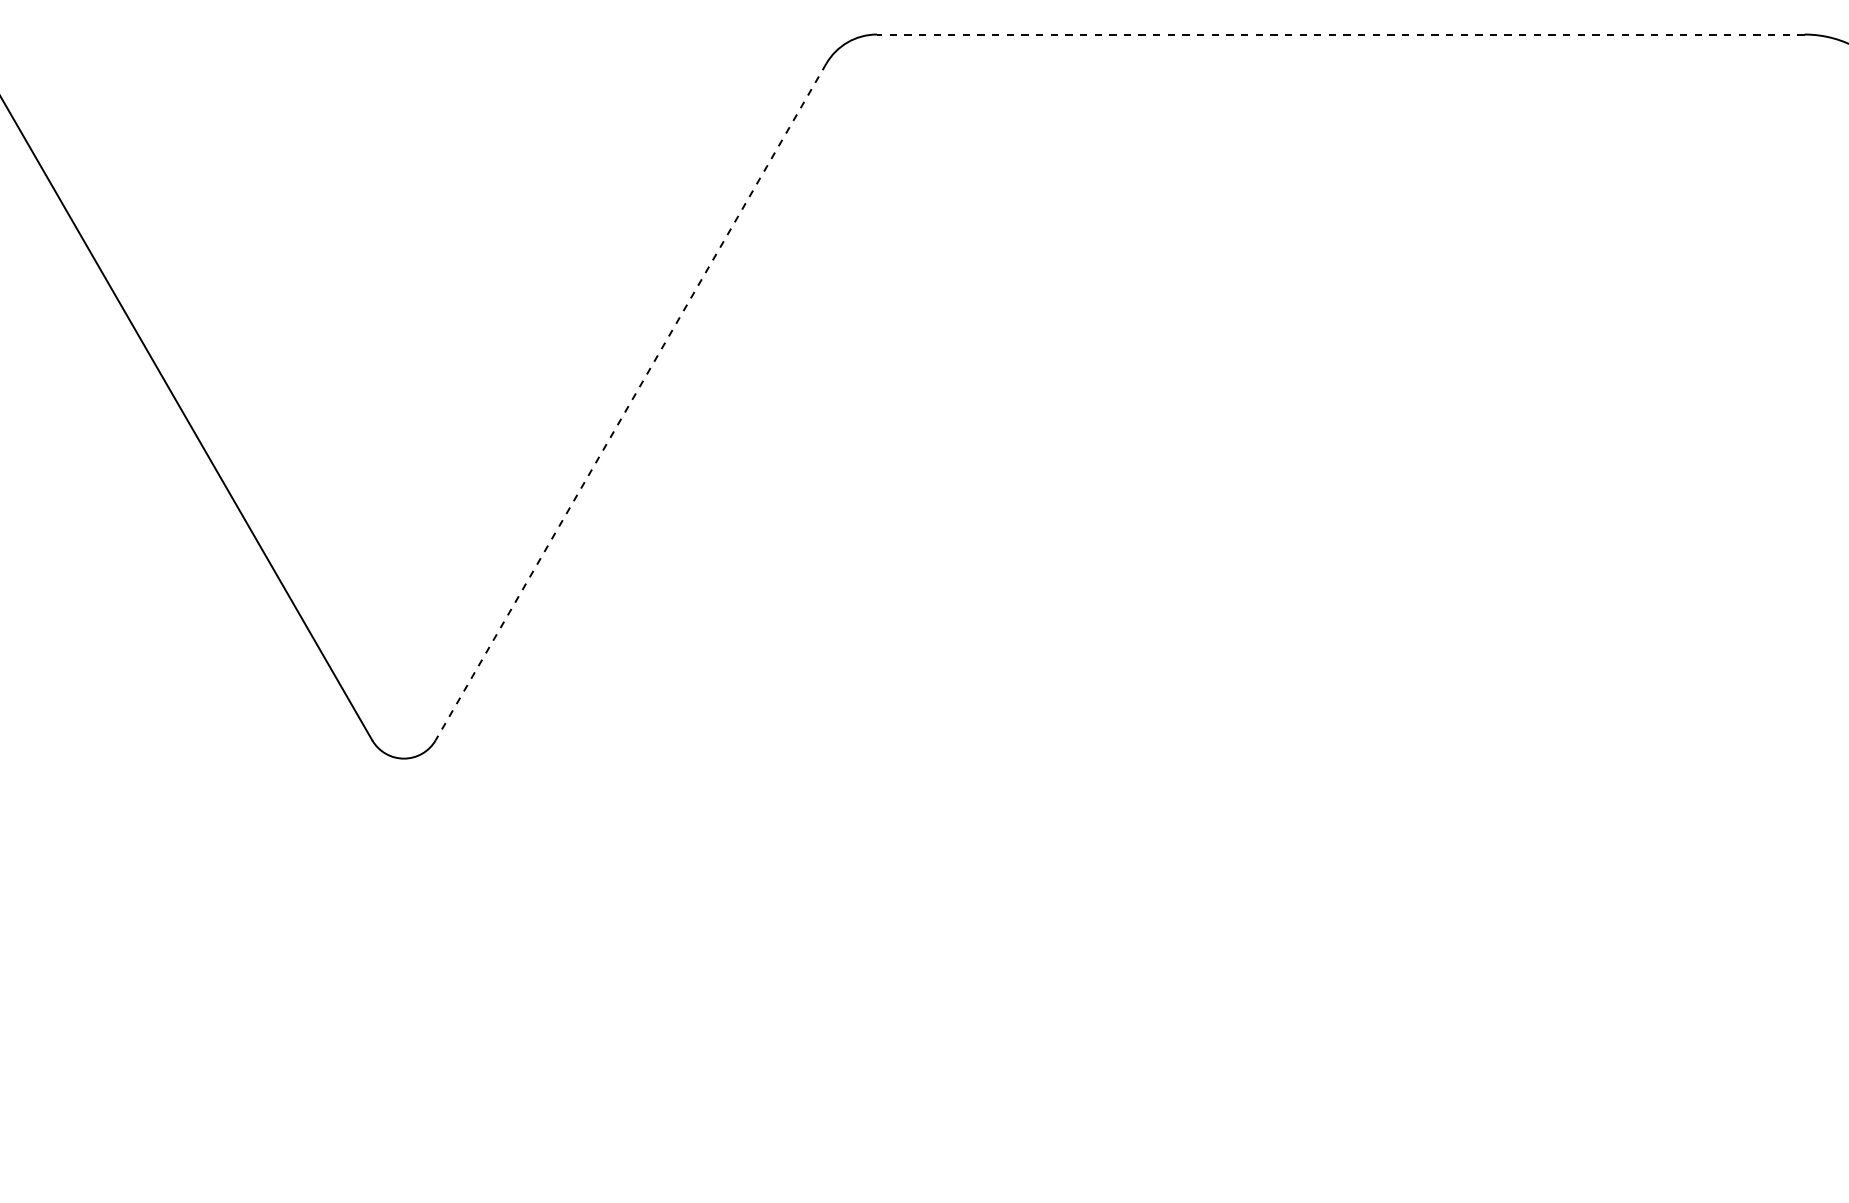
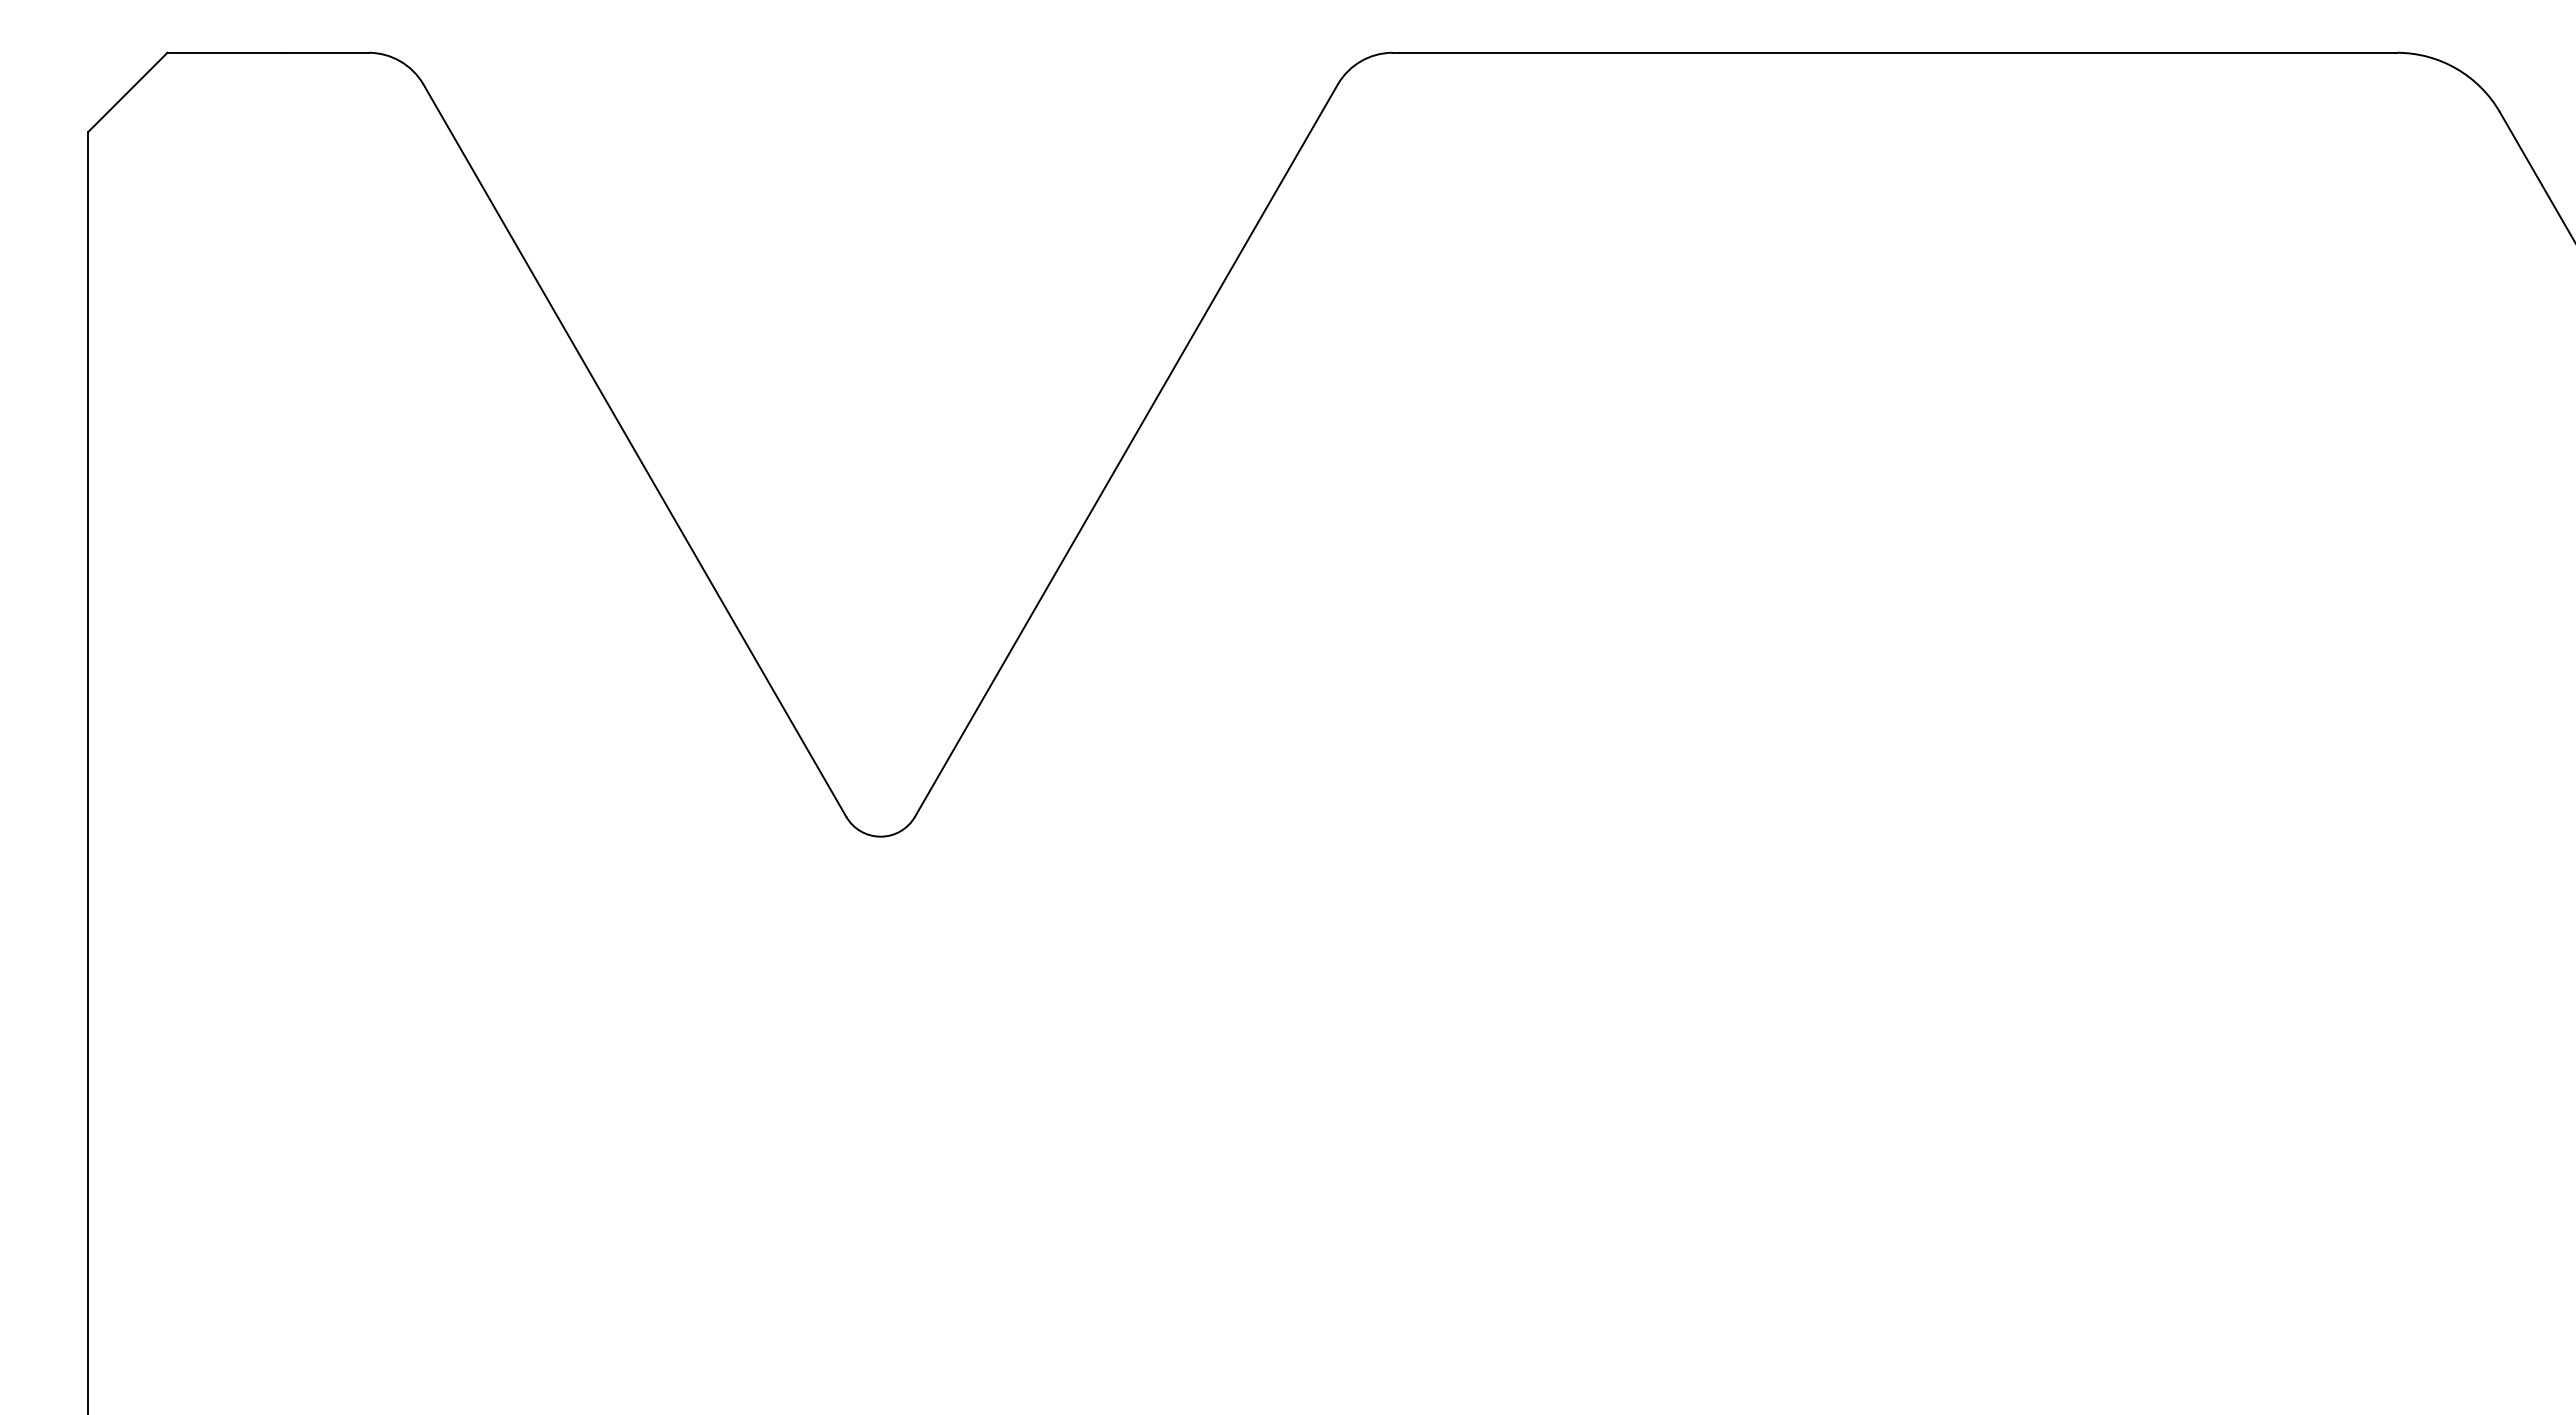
line: (1340, 34) -> (1894, 52), dashed -> solid
line: (631, 401) -> (1126, 450), dashed -> solid

